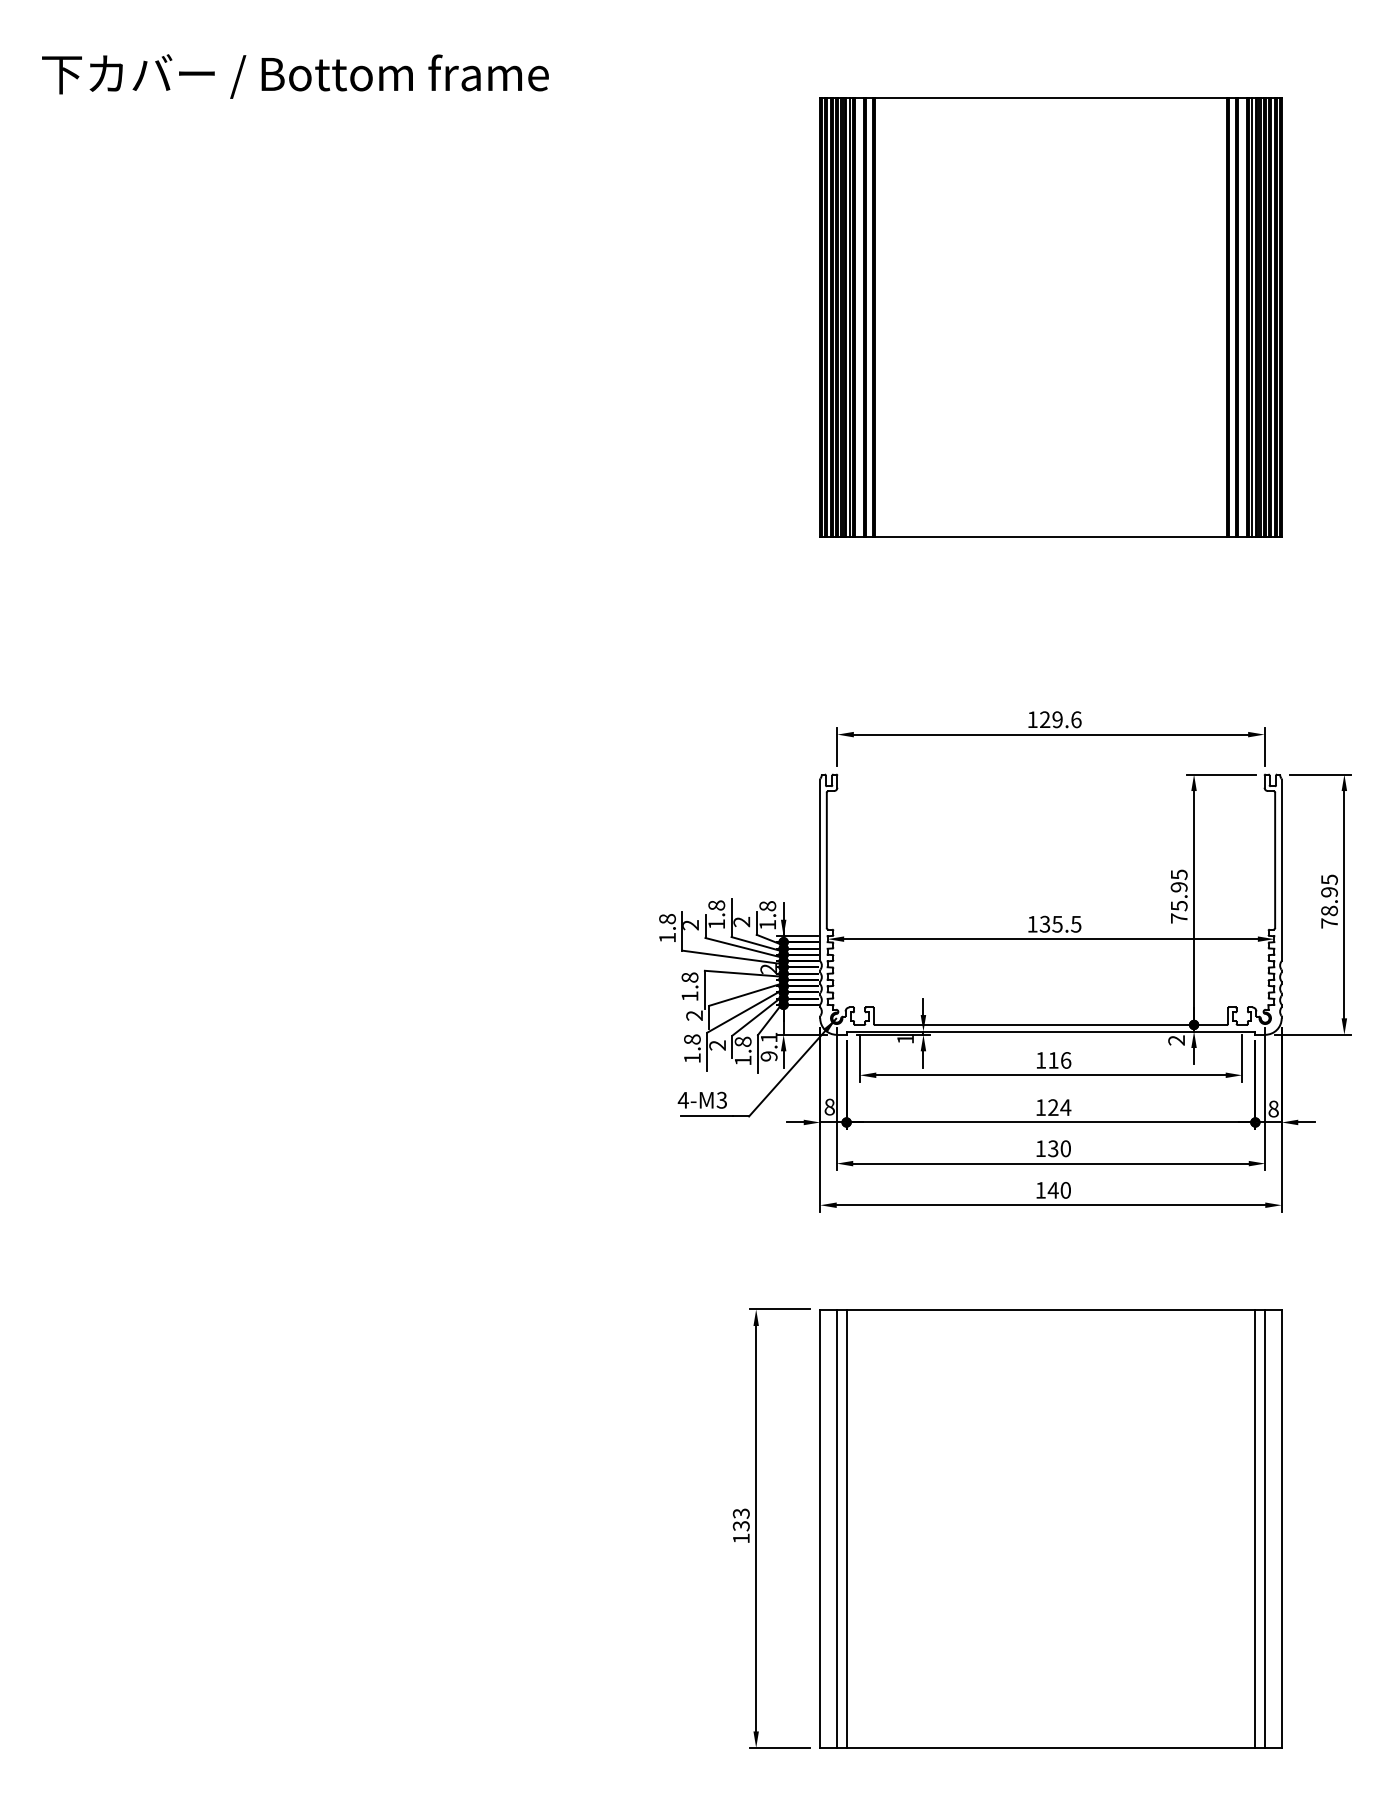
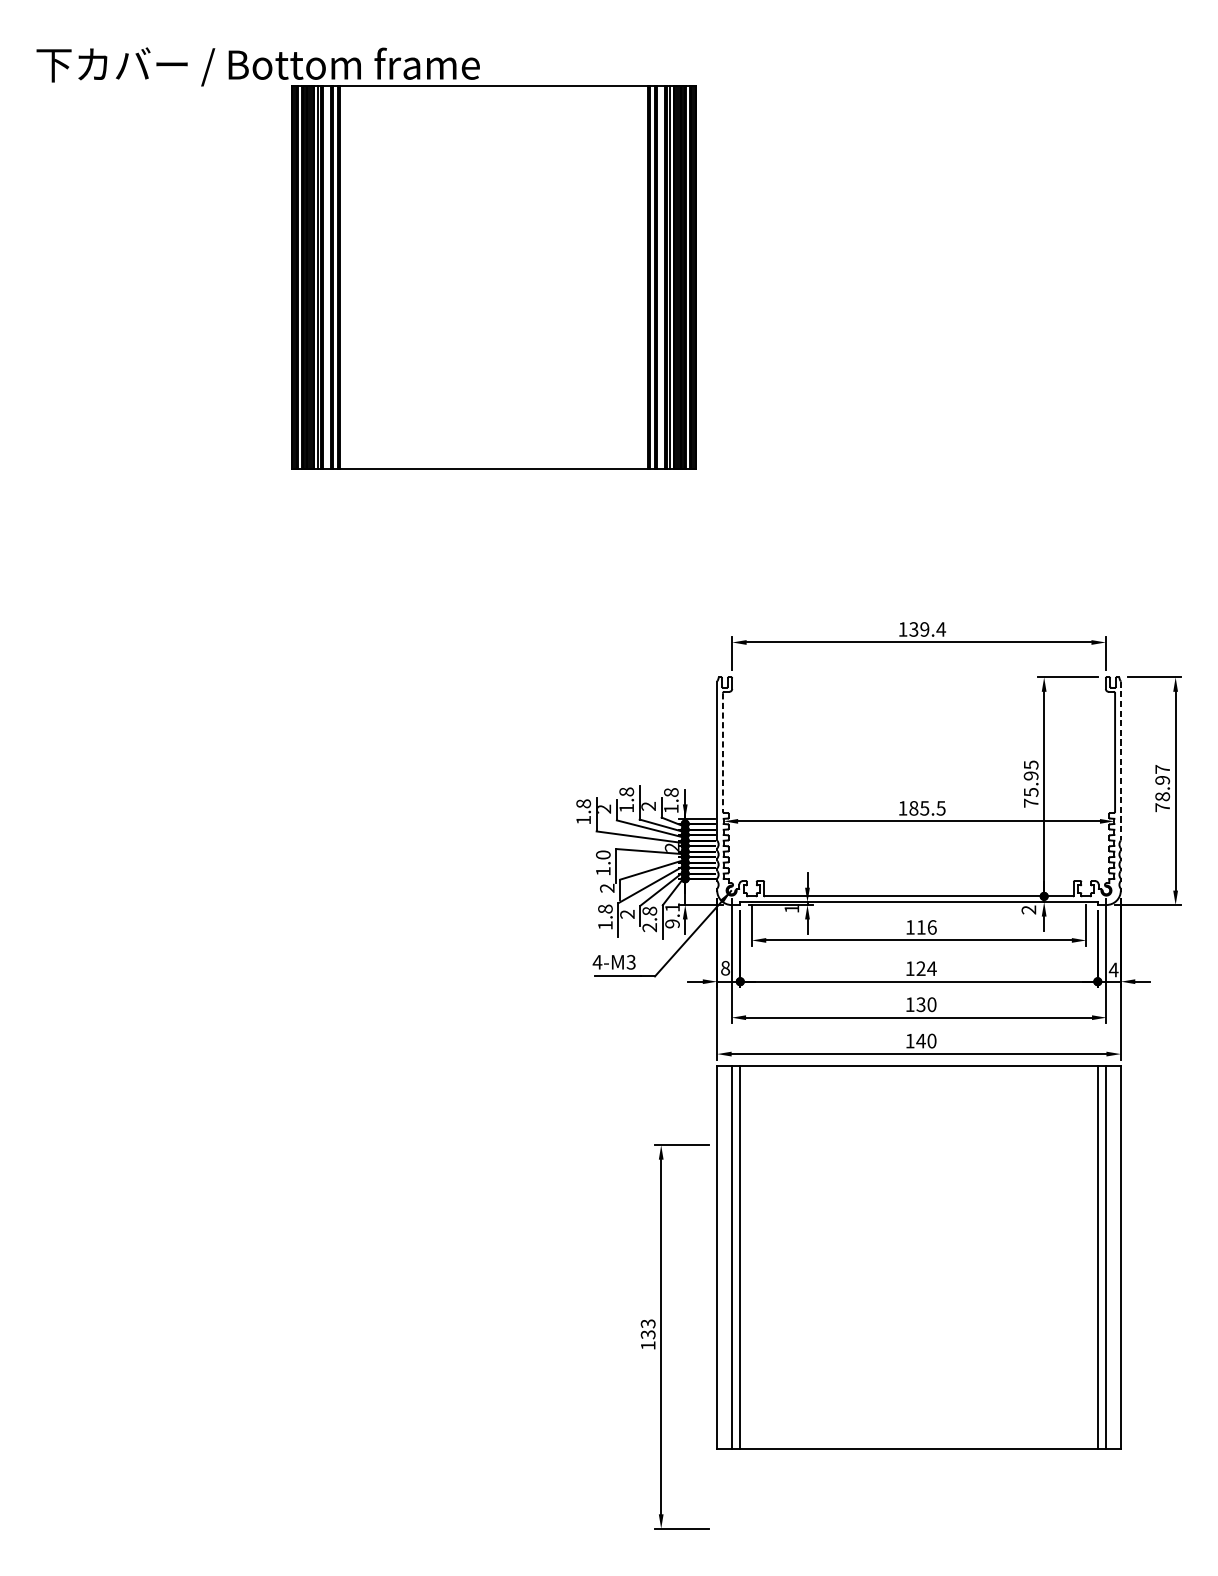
part: (1050, 317) -> (493, 277), moved
text: (1060, 719) -> (927, 629), 129.6 -> 139.4
line: (826, 860) -> (722, 752), solid -> dashed
line: (1281, 870) -> (1120, 761), solid -> dashed
text: (1329, 879) -> (1162, 769), 78.95 -> 78.97
text: (1044, 924) -> (913, 808), 135.5 -> 185.5
text: (690, 977) -> (603, 854), 1.8 -> 1.0
text: (742, 1060) -> (649, 927), 1.8 -> 2.8
text: (1273, 1108) -> (1113, 969), 8 -> 4
part: (1050, 1528) -> (918, 1257), moved

